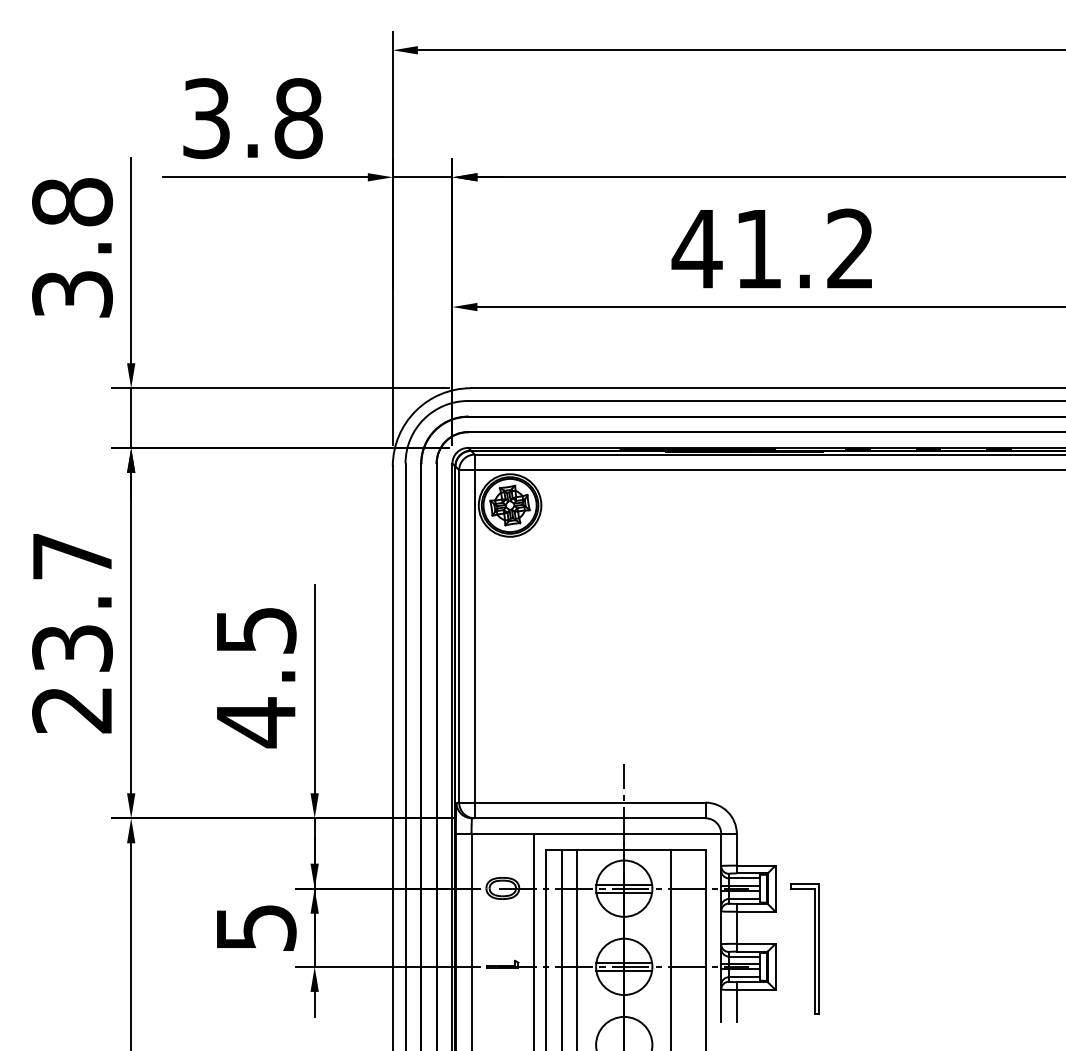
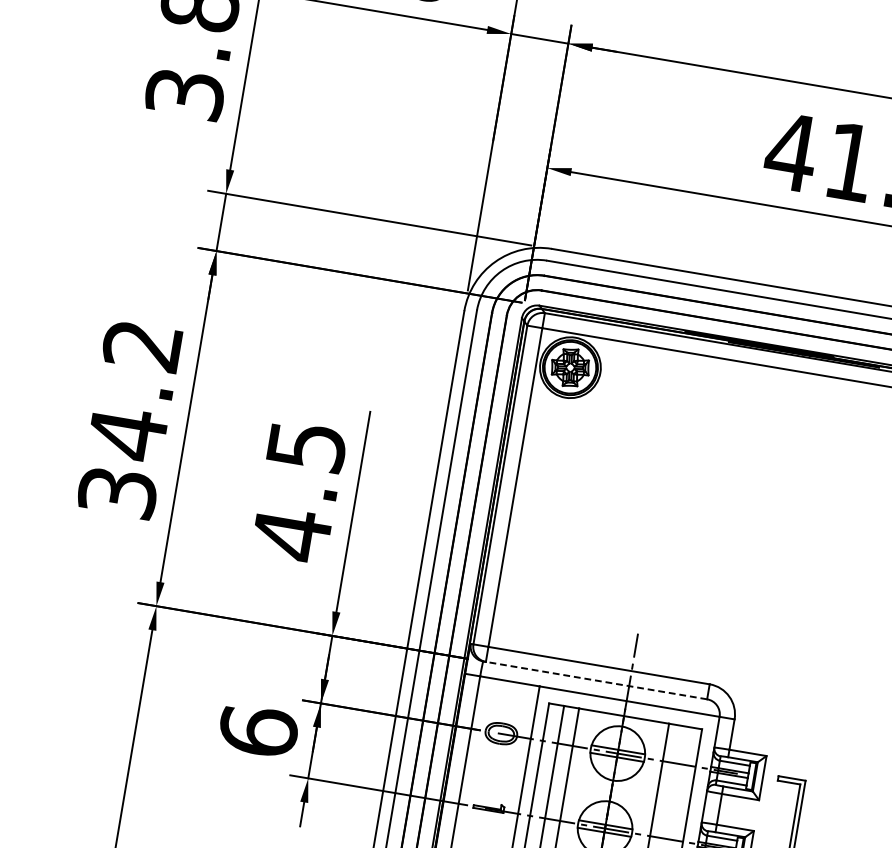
text: (72, 633) -> (130, 419), 23.7 -> 34.2
line: (589, 818) -> (595, 680), solid -> dashed
text: (255, 927) -> (257, 731), 5 -> 6

